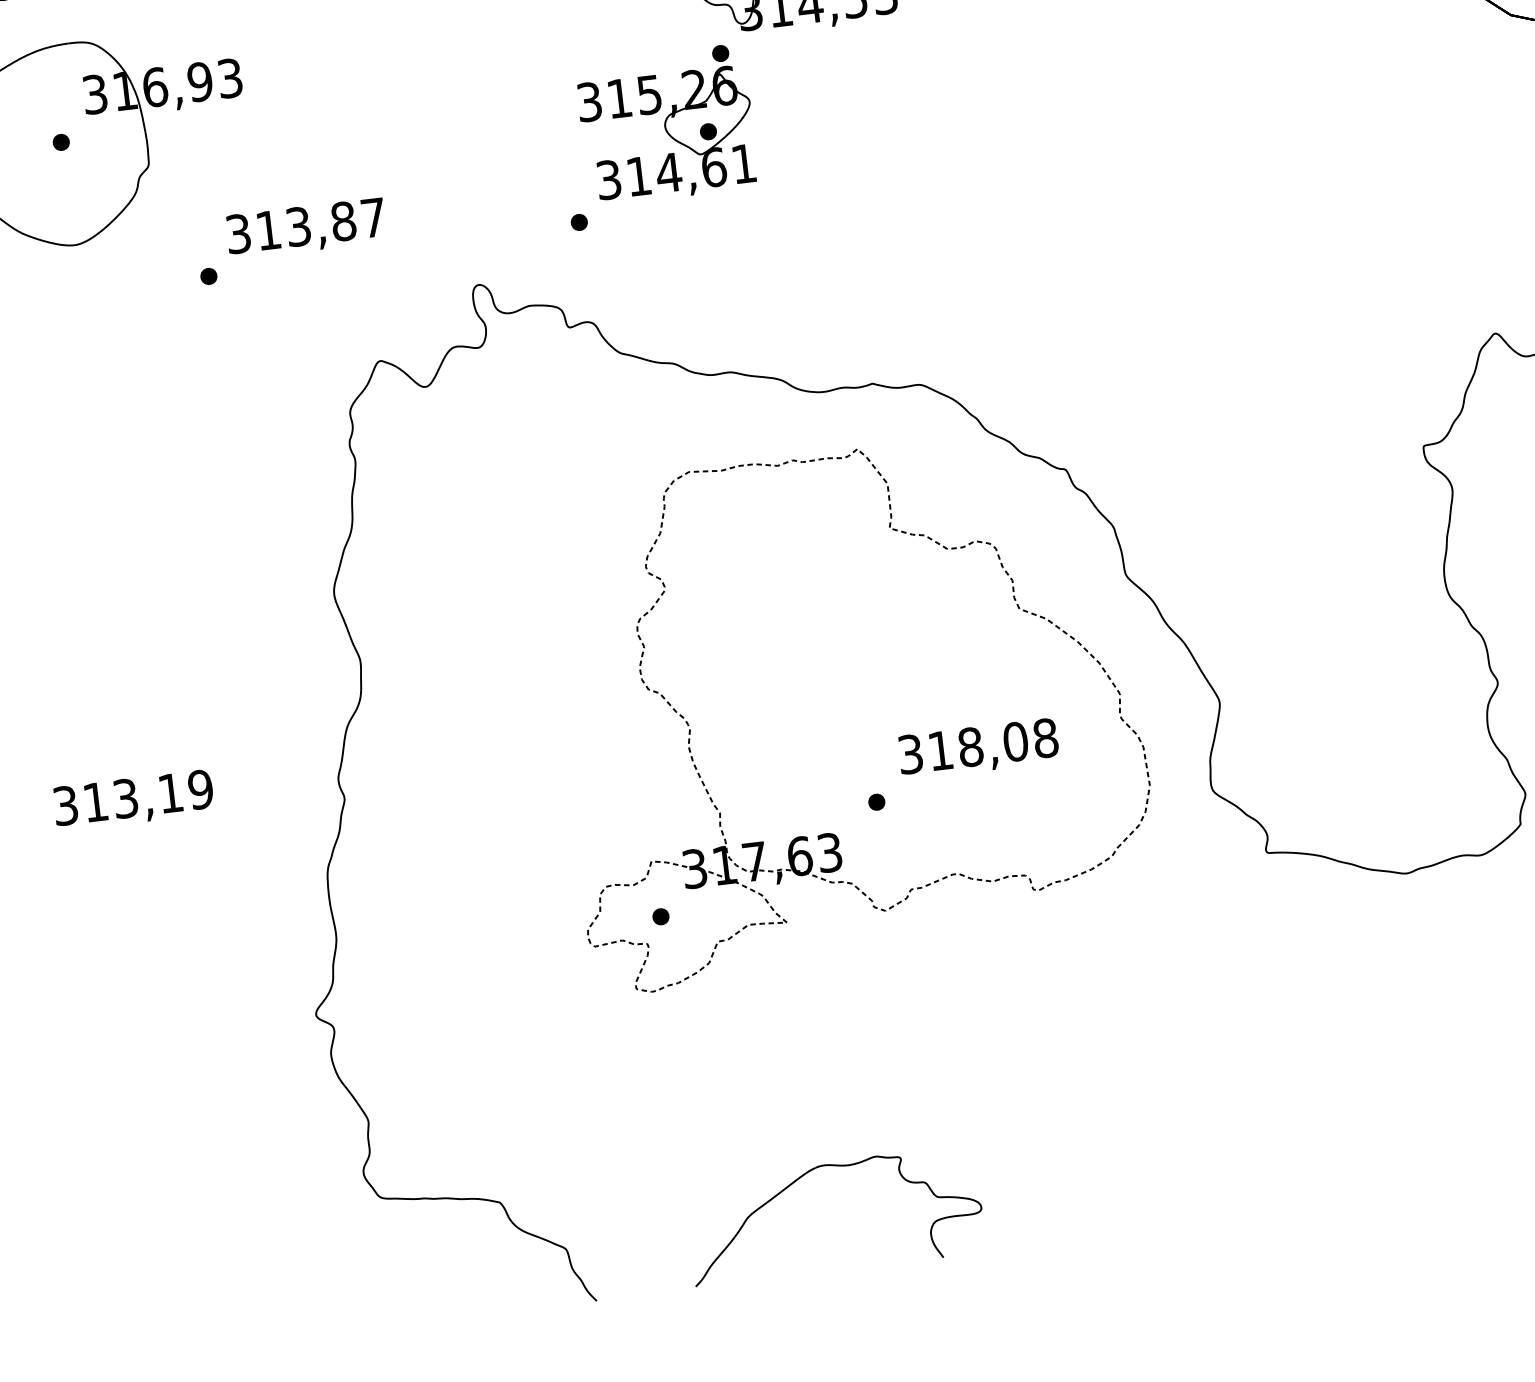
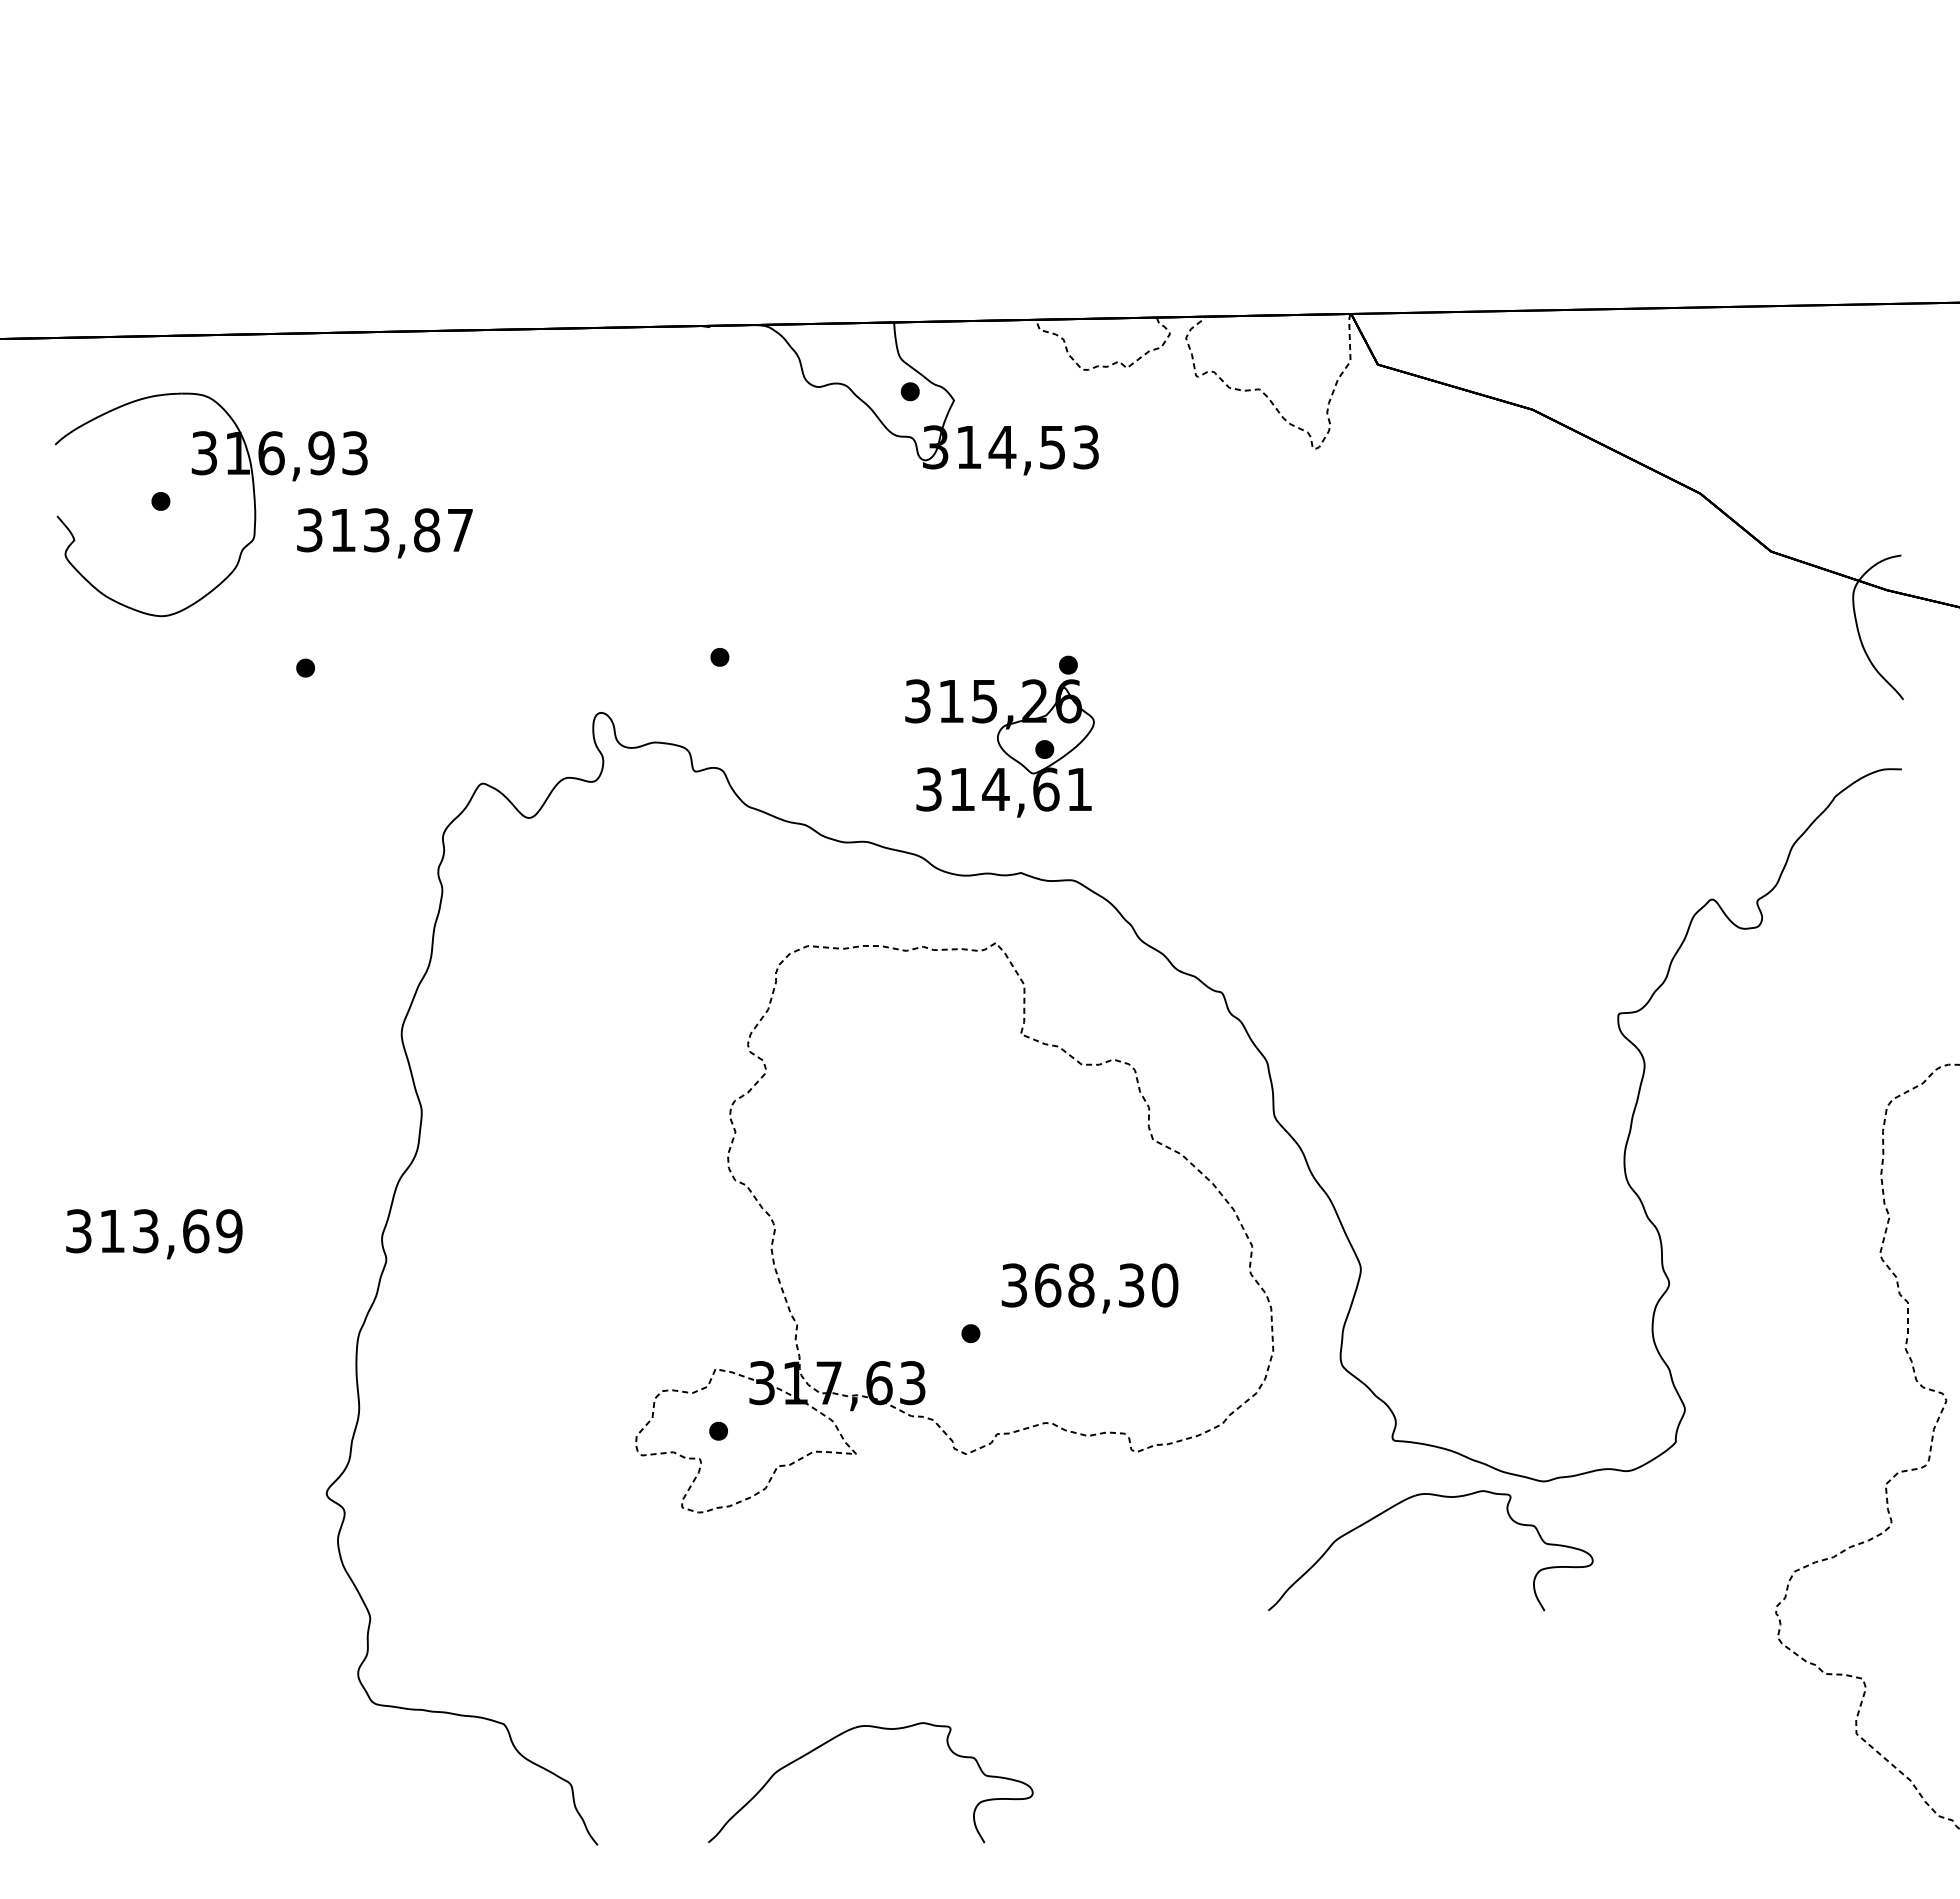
part: (666, 124) -> (999, 736), moved
text: (305, 228) -> (384, 533), moved
text: (993, 744) -> (1106, 1285), 318,08 -> 368,30
text: (171, 793) -> (196, 1231), 313,19 -> 313,69
part: (1311, 898) -> (1436, 1496), added

